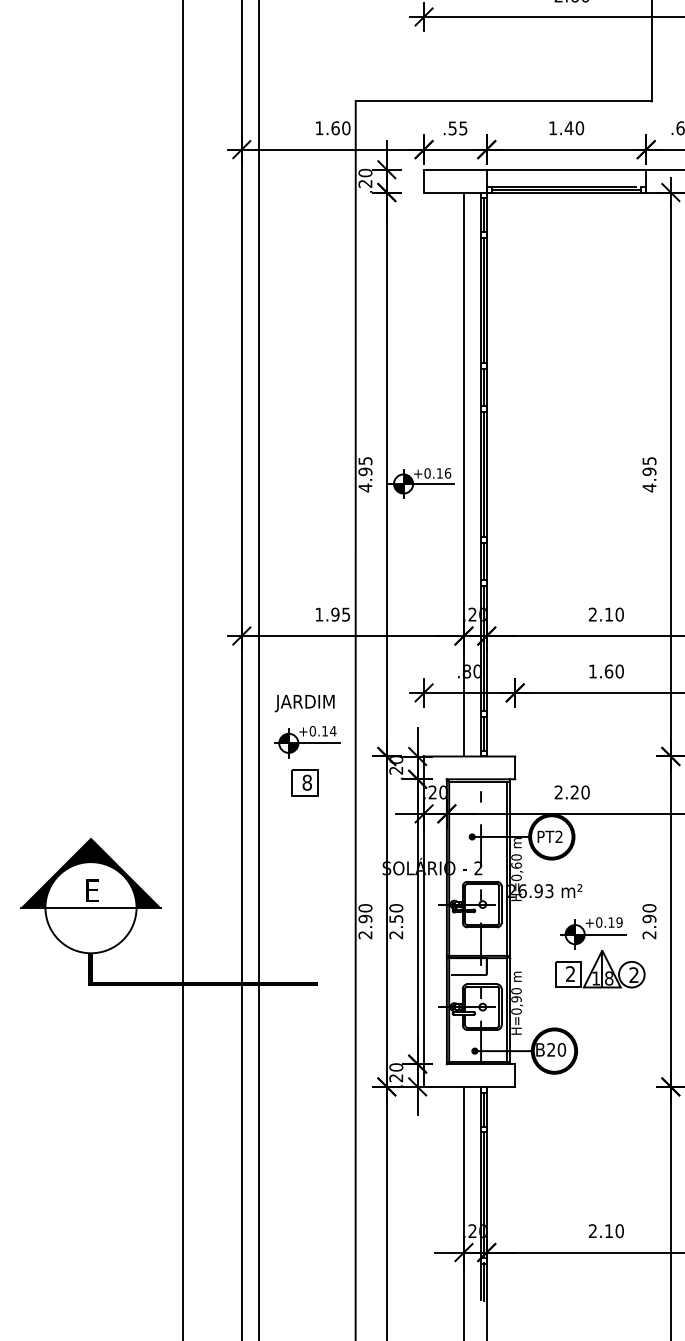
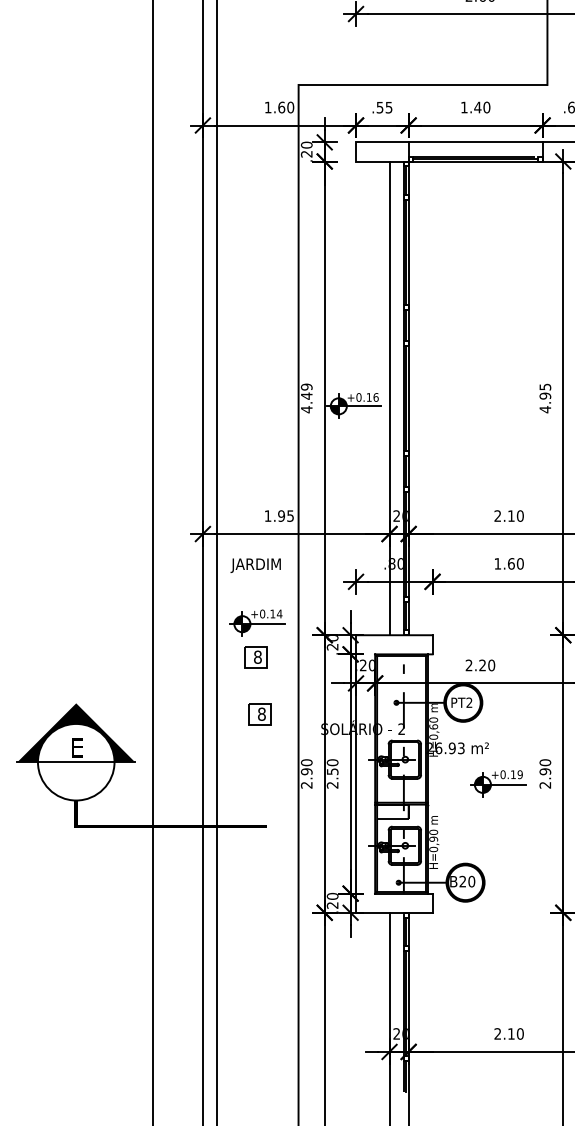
text: (365, 466) -> (306, 391), 4.95 -> 4.49
text: (304, 703) -> (255, 565), moved
part: (309, 850) -> (259, 714), added
part: (600, 968) -> (504, 813), removed

